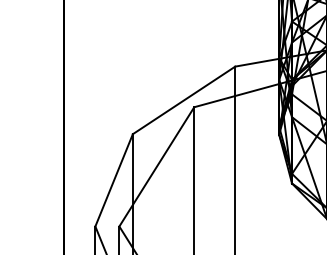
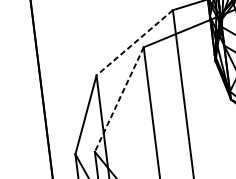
line: (183, 100) -> (134, 42), solid -> dashed
line: (156, 167) -> (119, 100), solid -> dashed

